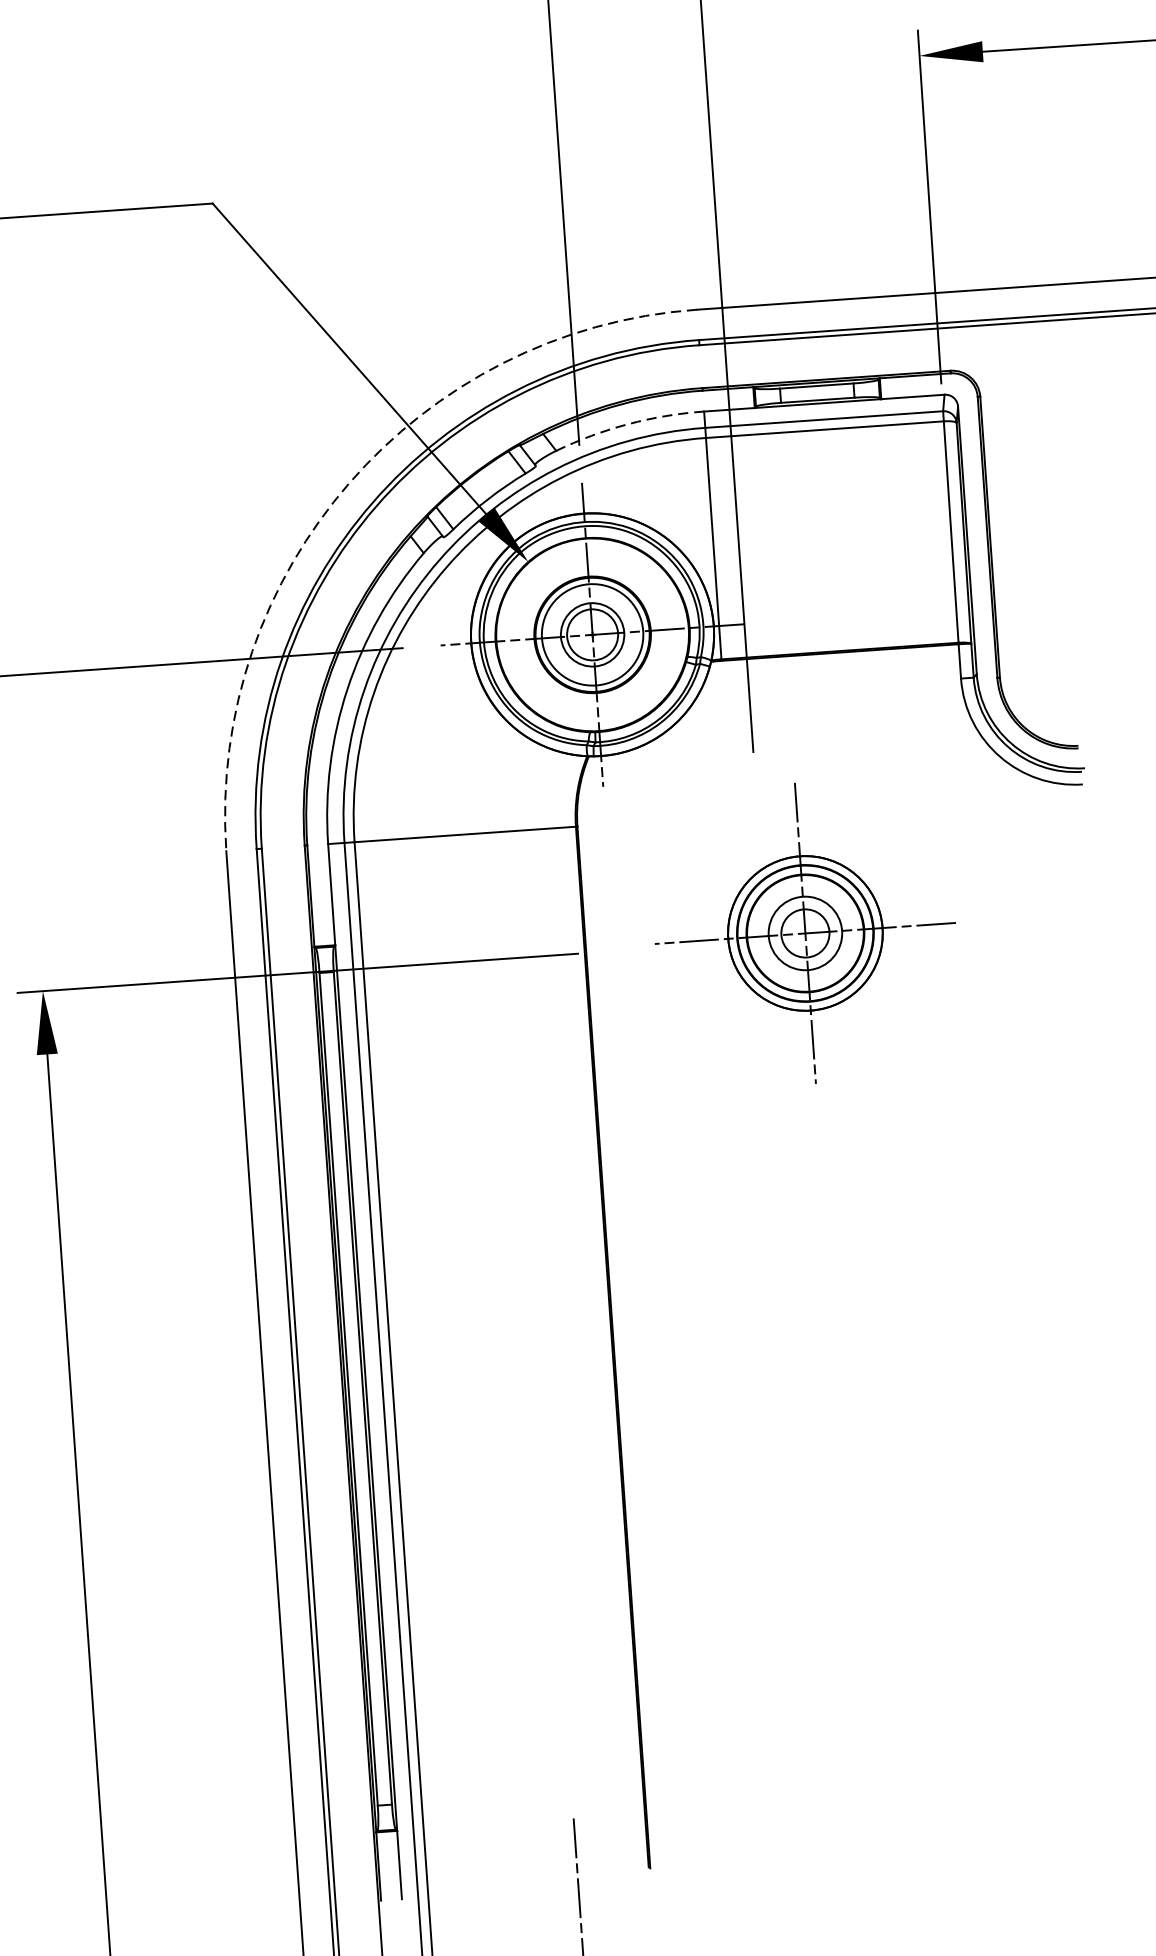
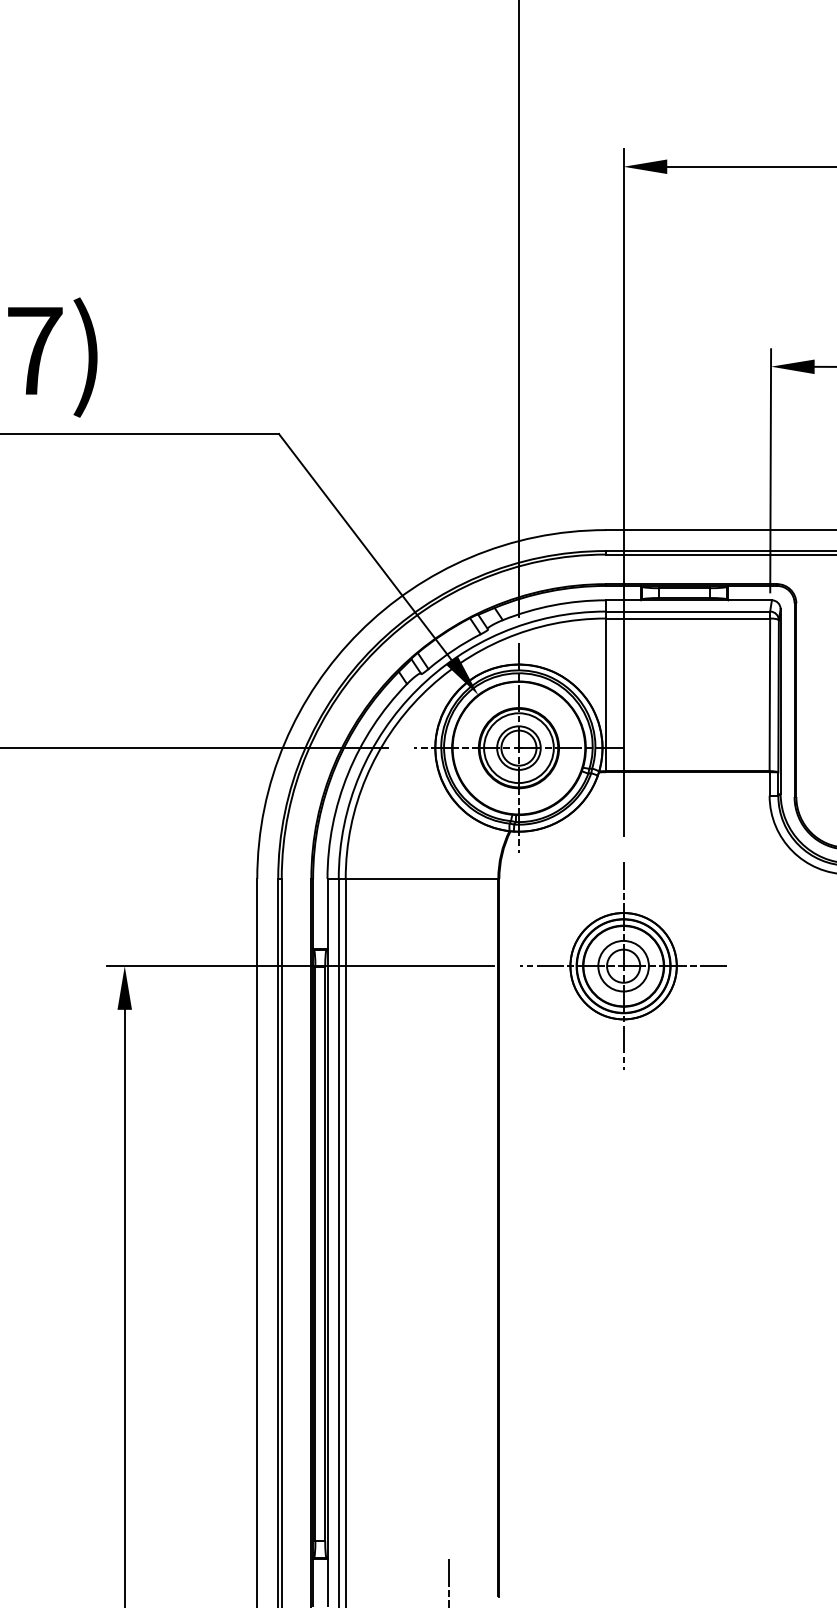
arc: (628, 424) -> (553, 605), dashed -> solid
arc: (349, 483) -> (359, 632), dashed -> solid
part: (805, 932) -> (623, 965), moved

